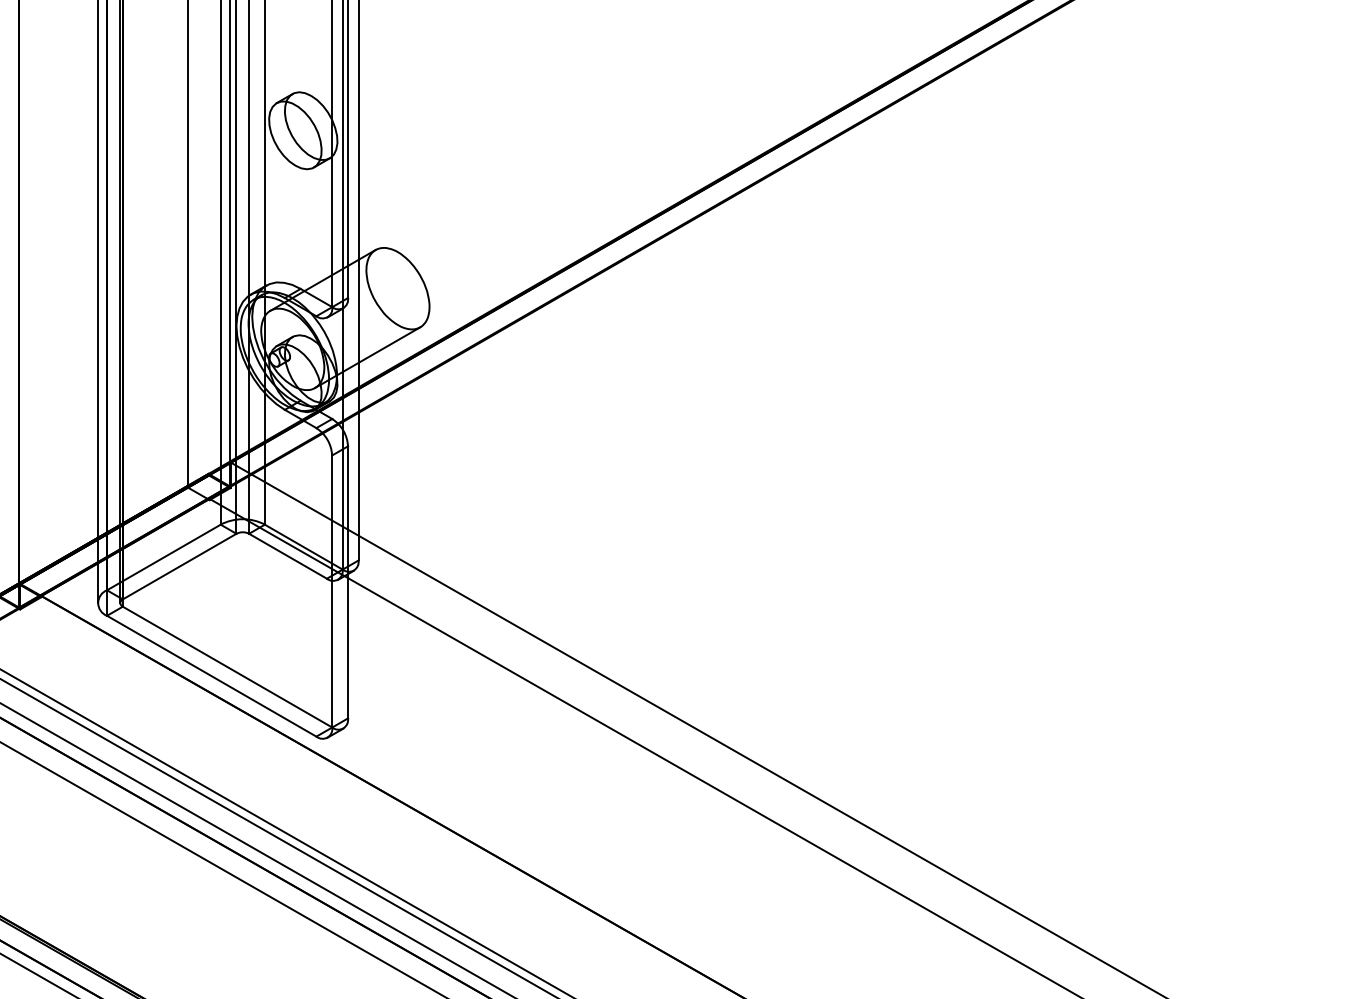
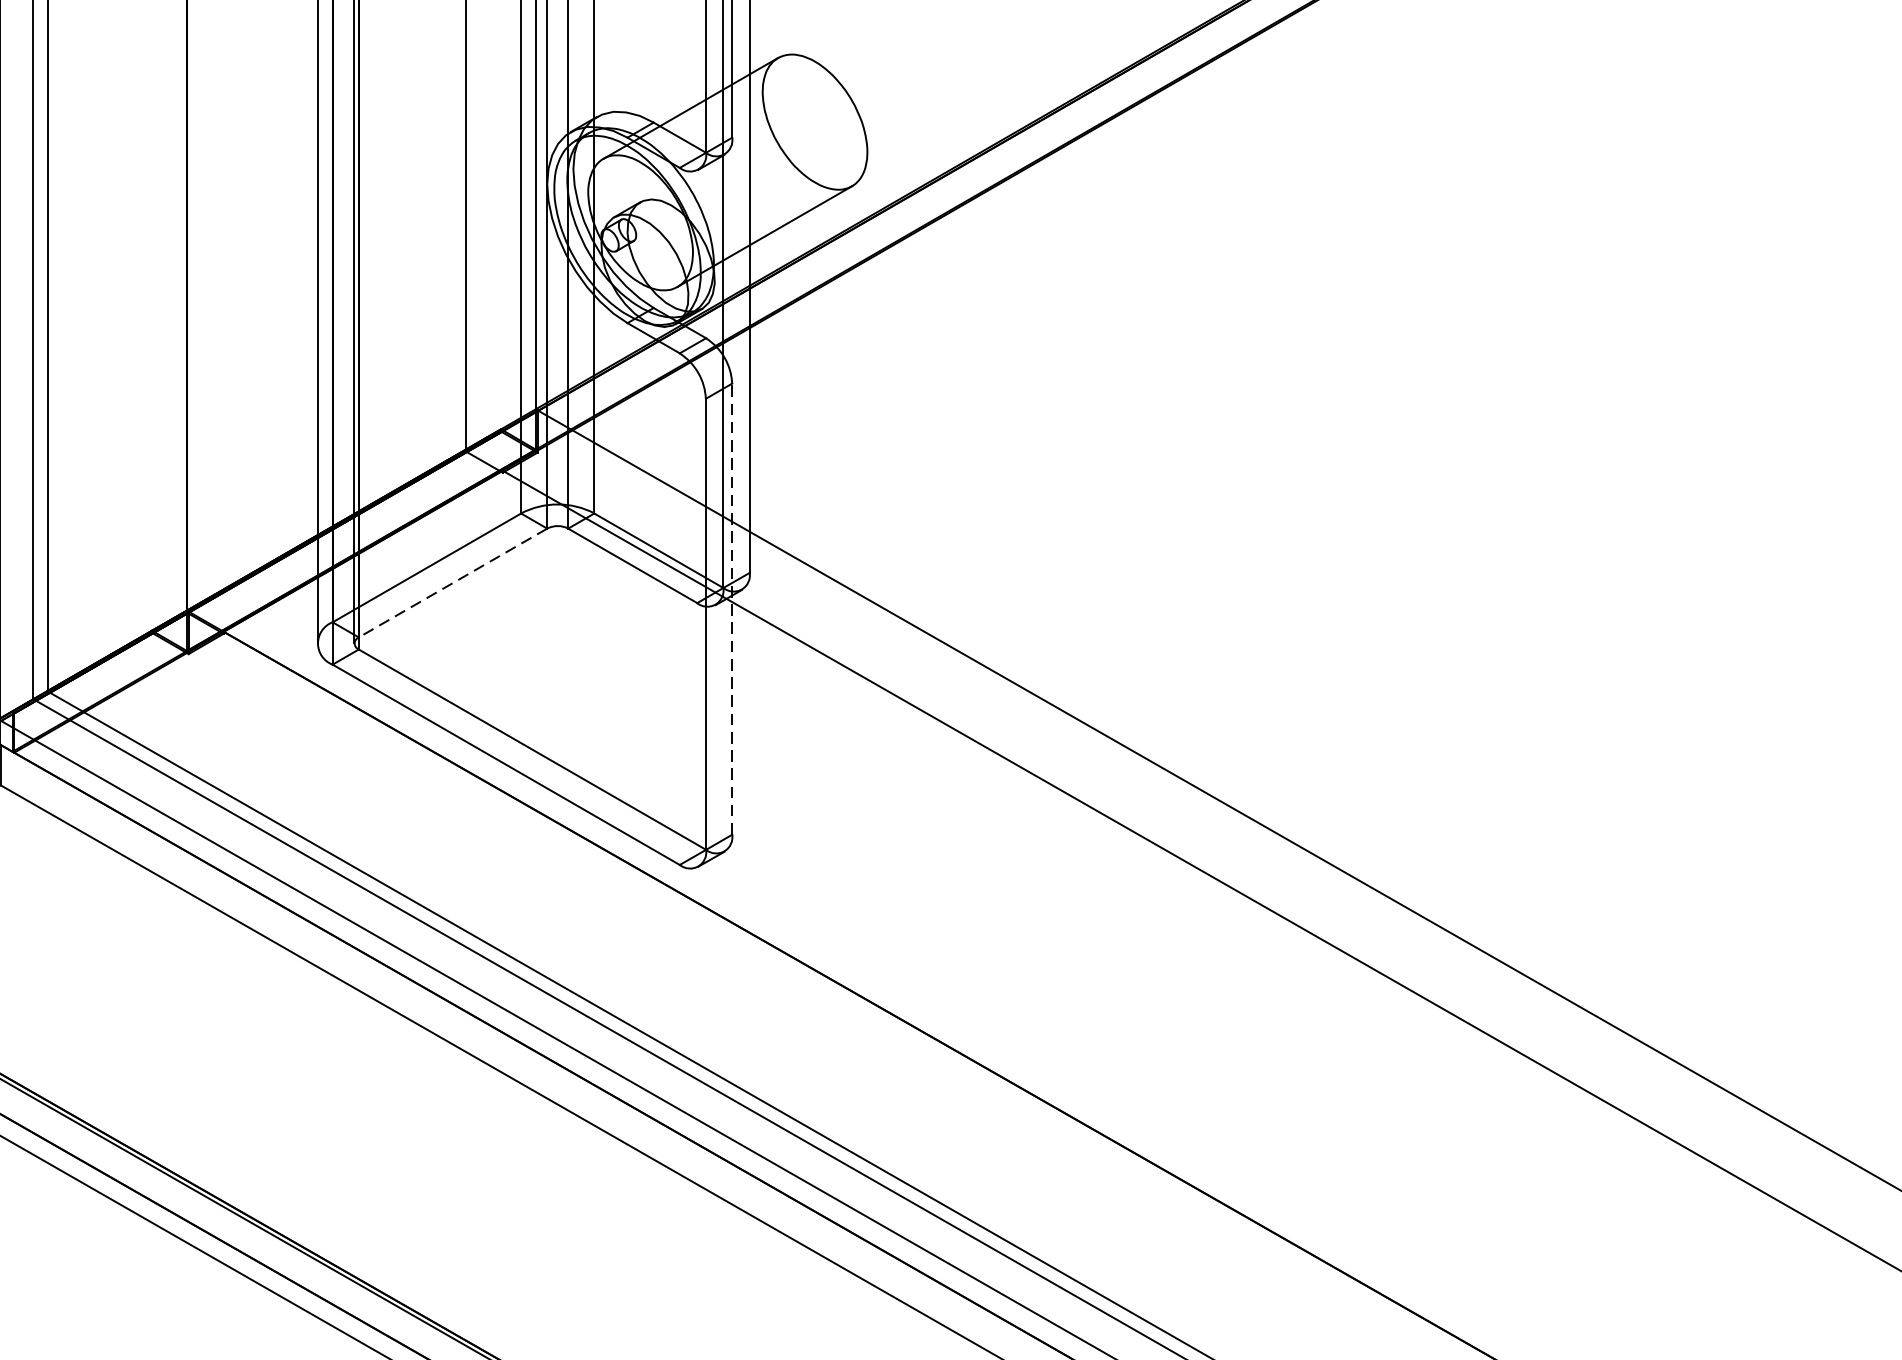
line: (179, 566) -> (452, 582), solid -> dashed
line: (348, 581) -> (733, 607), solid -> dashed

